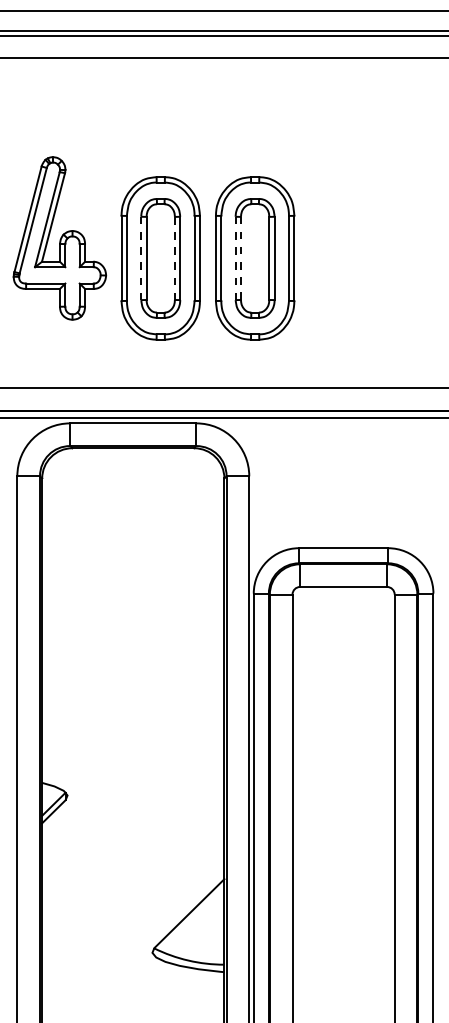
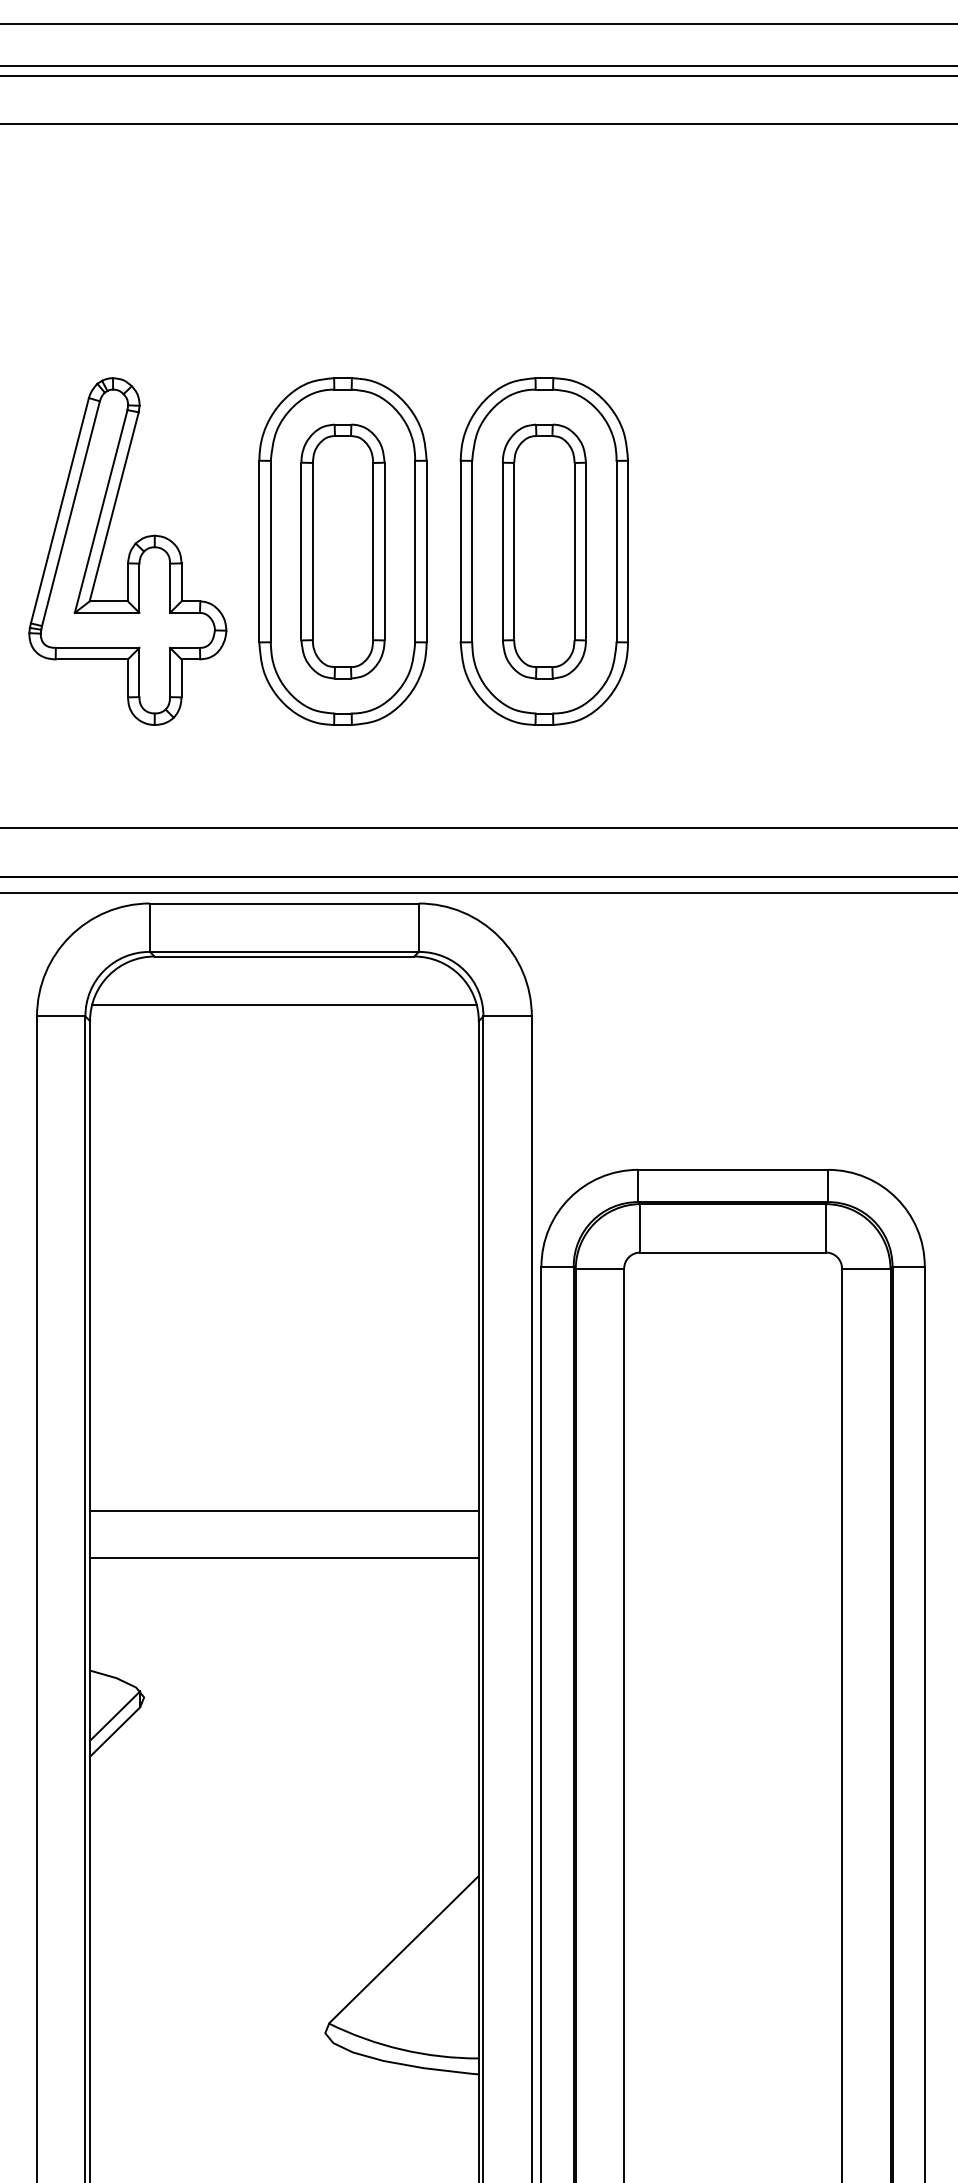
part: (59, 238) -> (126, 551), moved
line: (141, 258) -> (301, 551), dashed -> solid
line: (174, 258) -> (372, 551), dashed -> solid
line: (235, 258) -> (502, 551), dashed -> solid
line: (241, 258) -> (515, 551), dashed -> solid
line: (133, 471) -> (284, 1006), added
line: (133, 707) -> (284, 1509), added
line: (133, 730) -> (284, 1558), added

